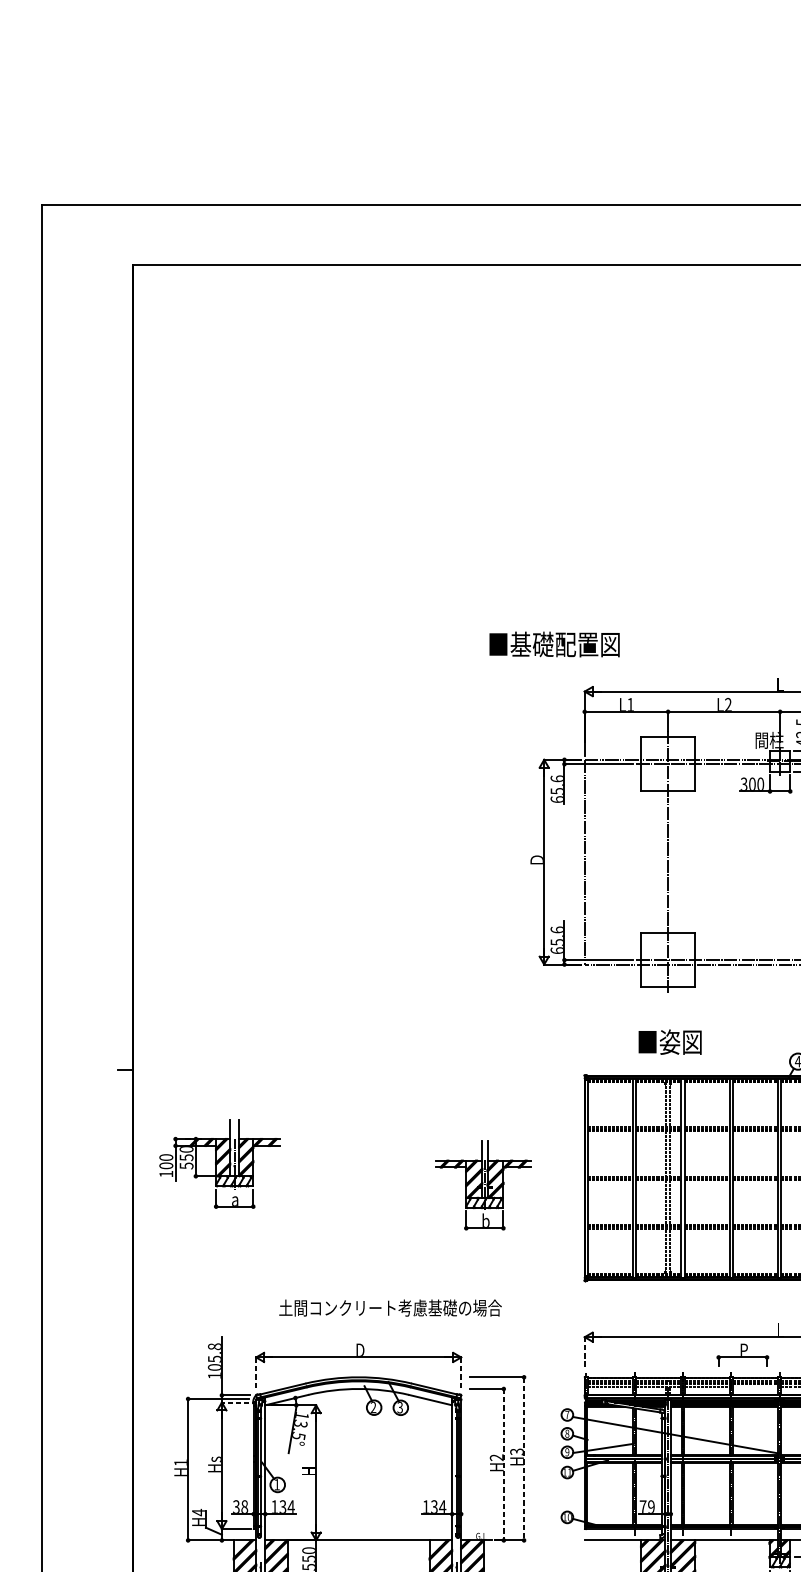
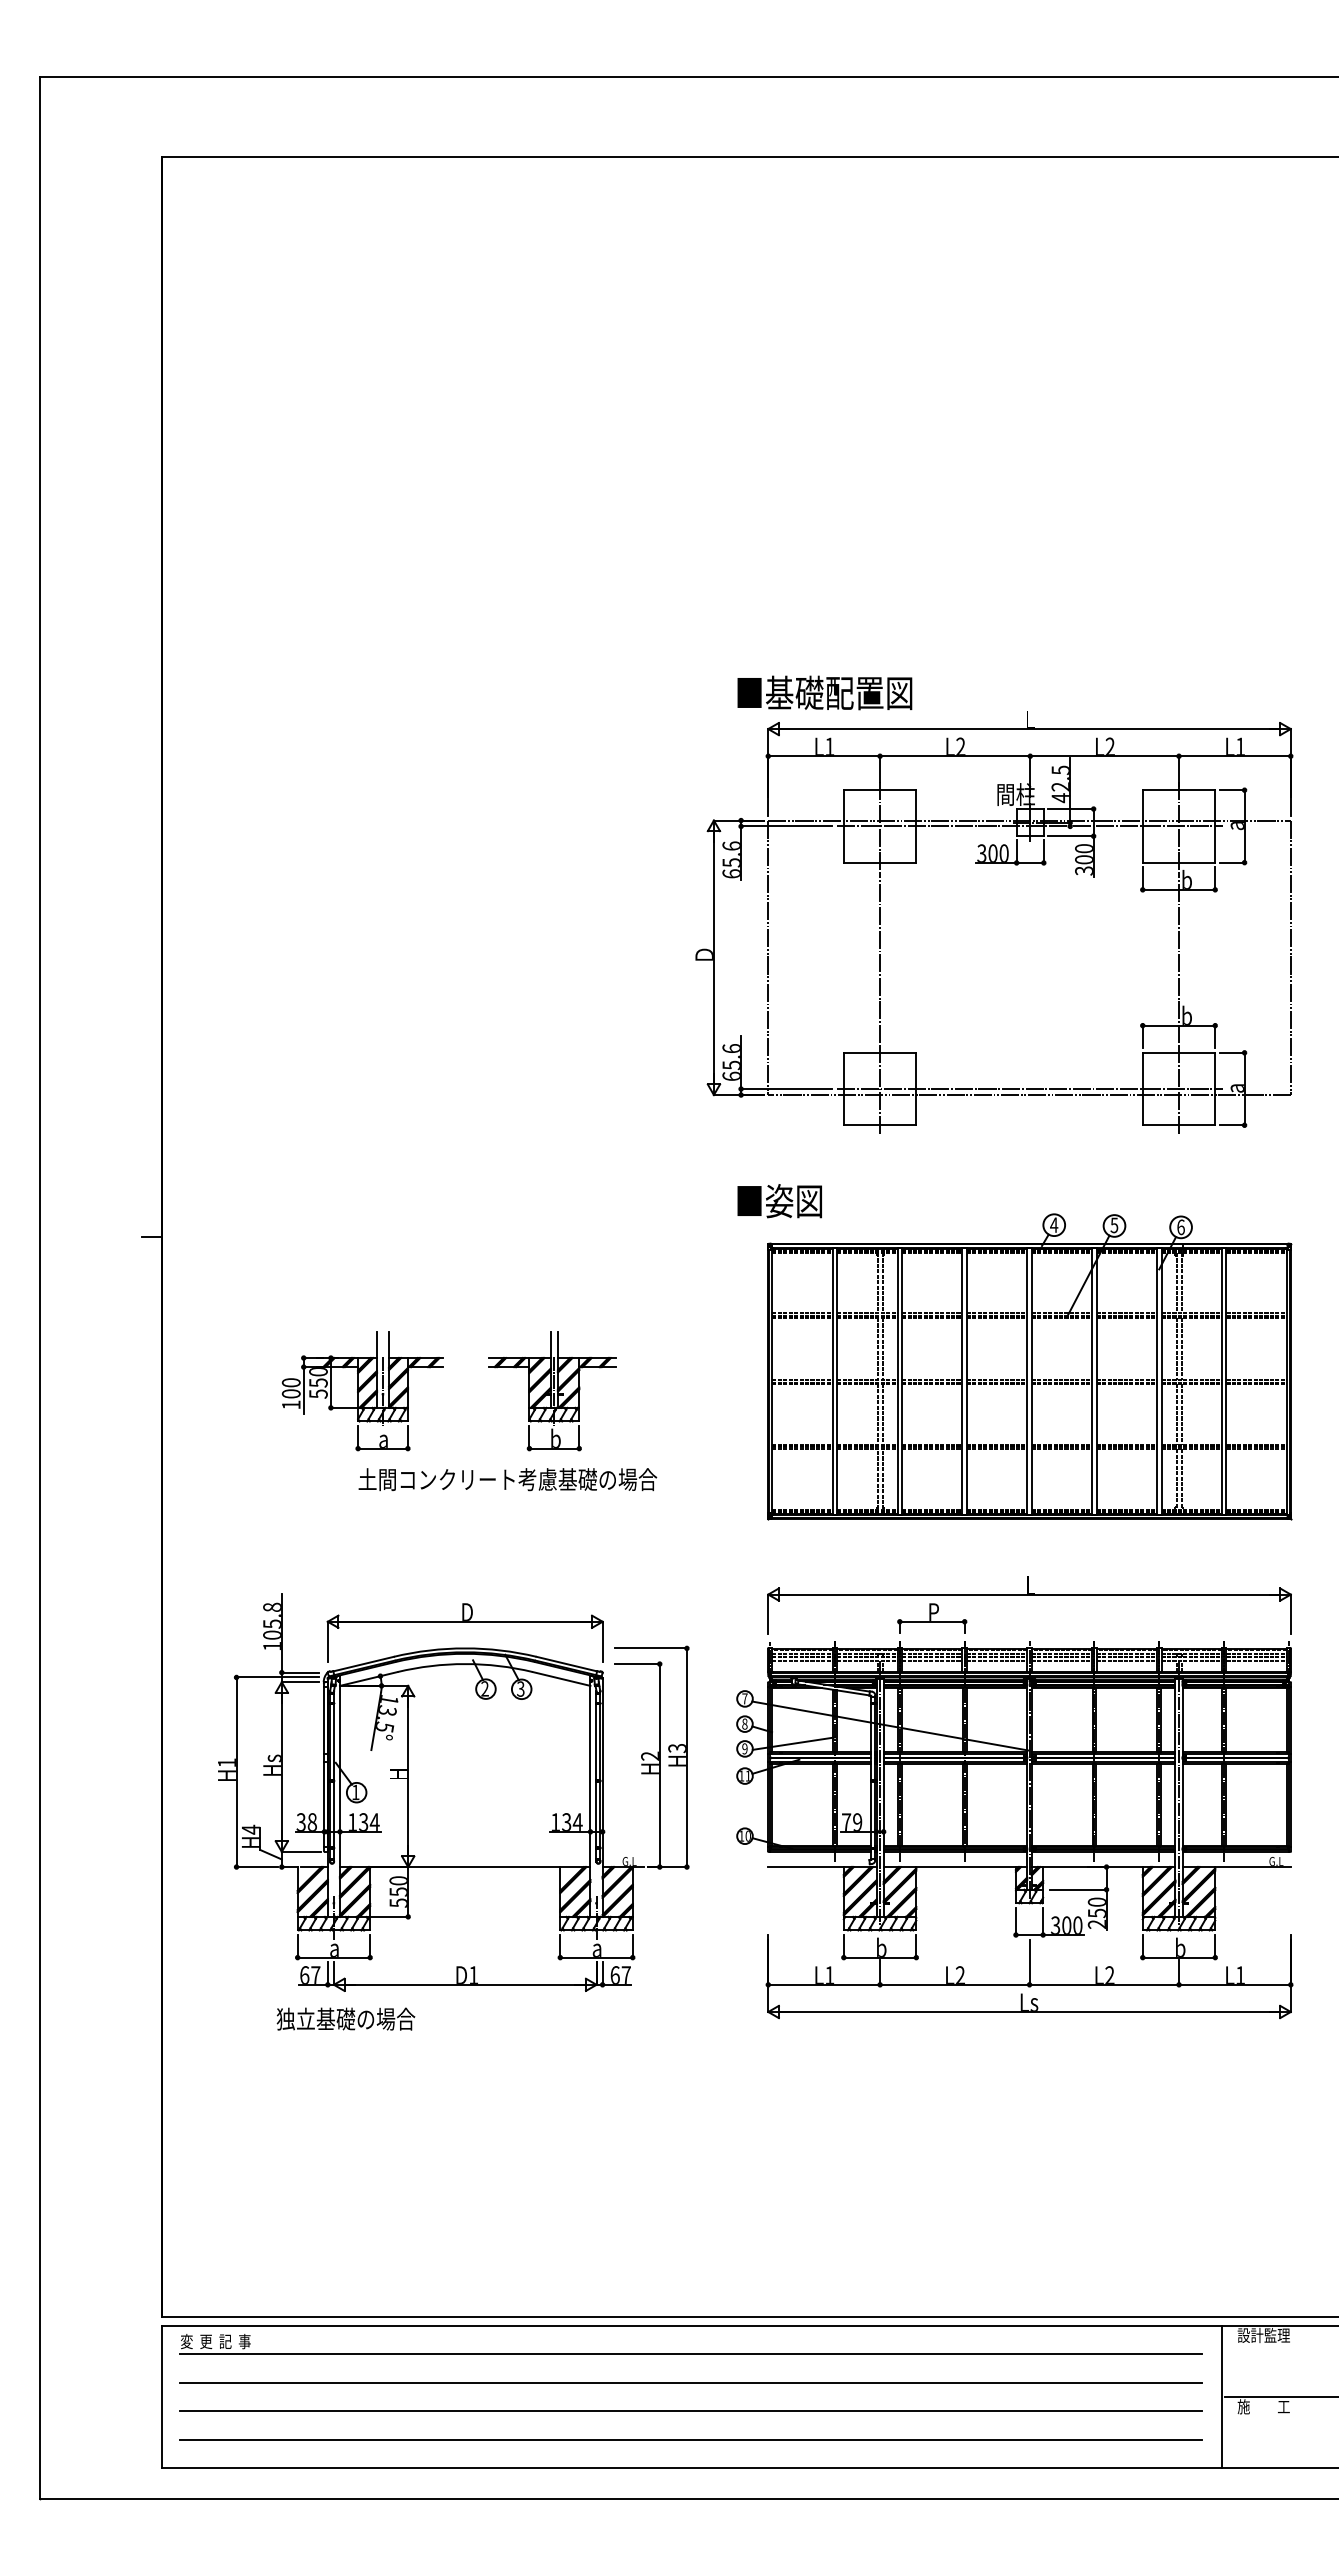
text: (554, 644) -> (824, 692), moved
text: (669, 1042) -> (779, 1201), moved
part: (219, 1164) -> (362, 1391), moved
part: (483, 1185) -> (552, 1391), moved
text: (390, 1308) -> (507, 1479), moved
line: (584, 1352) -> (768, 1614), dashed -> solid
part: (743, 1355) -> (932, 1618), moved
line: (255, 1372) -> (327, 1641), dashed -> solid
line: (461, 1372) -> (602, 1641), dashed -> solid
line: (754, 1387) -> (996, 1661), added
line: (235, 1402) -> (299, 1682), dashed -> solid
line: (523, 1459) -> (686, 1758), dashed -> solid
line: (503, 1465) -> (659, 1766), dashed -> solid

